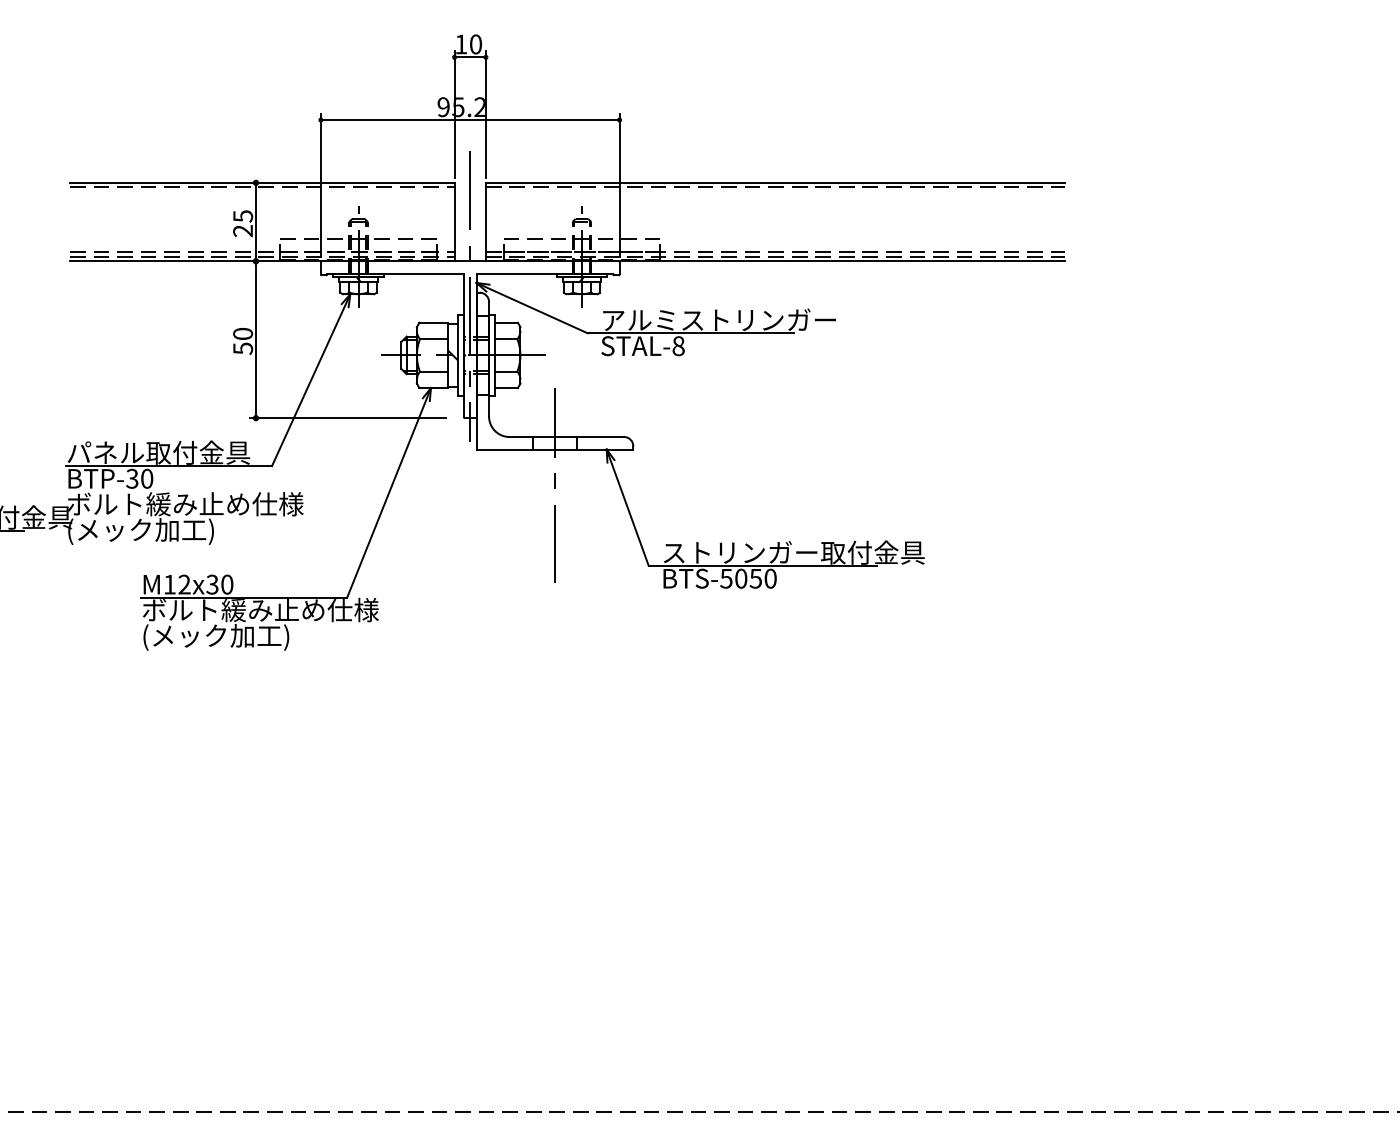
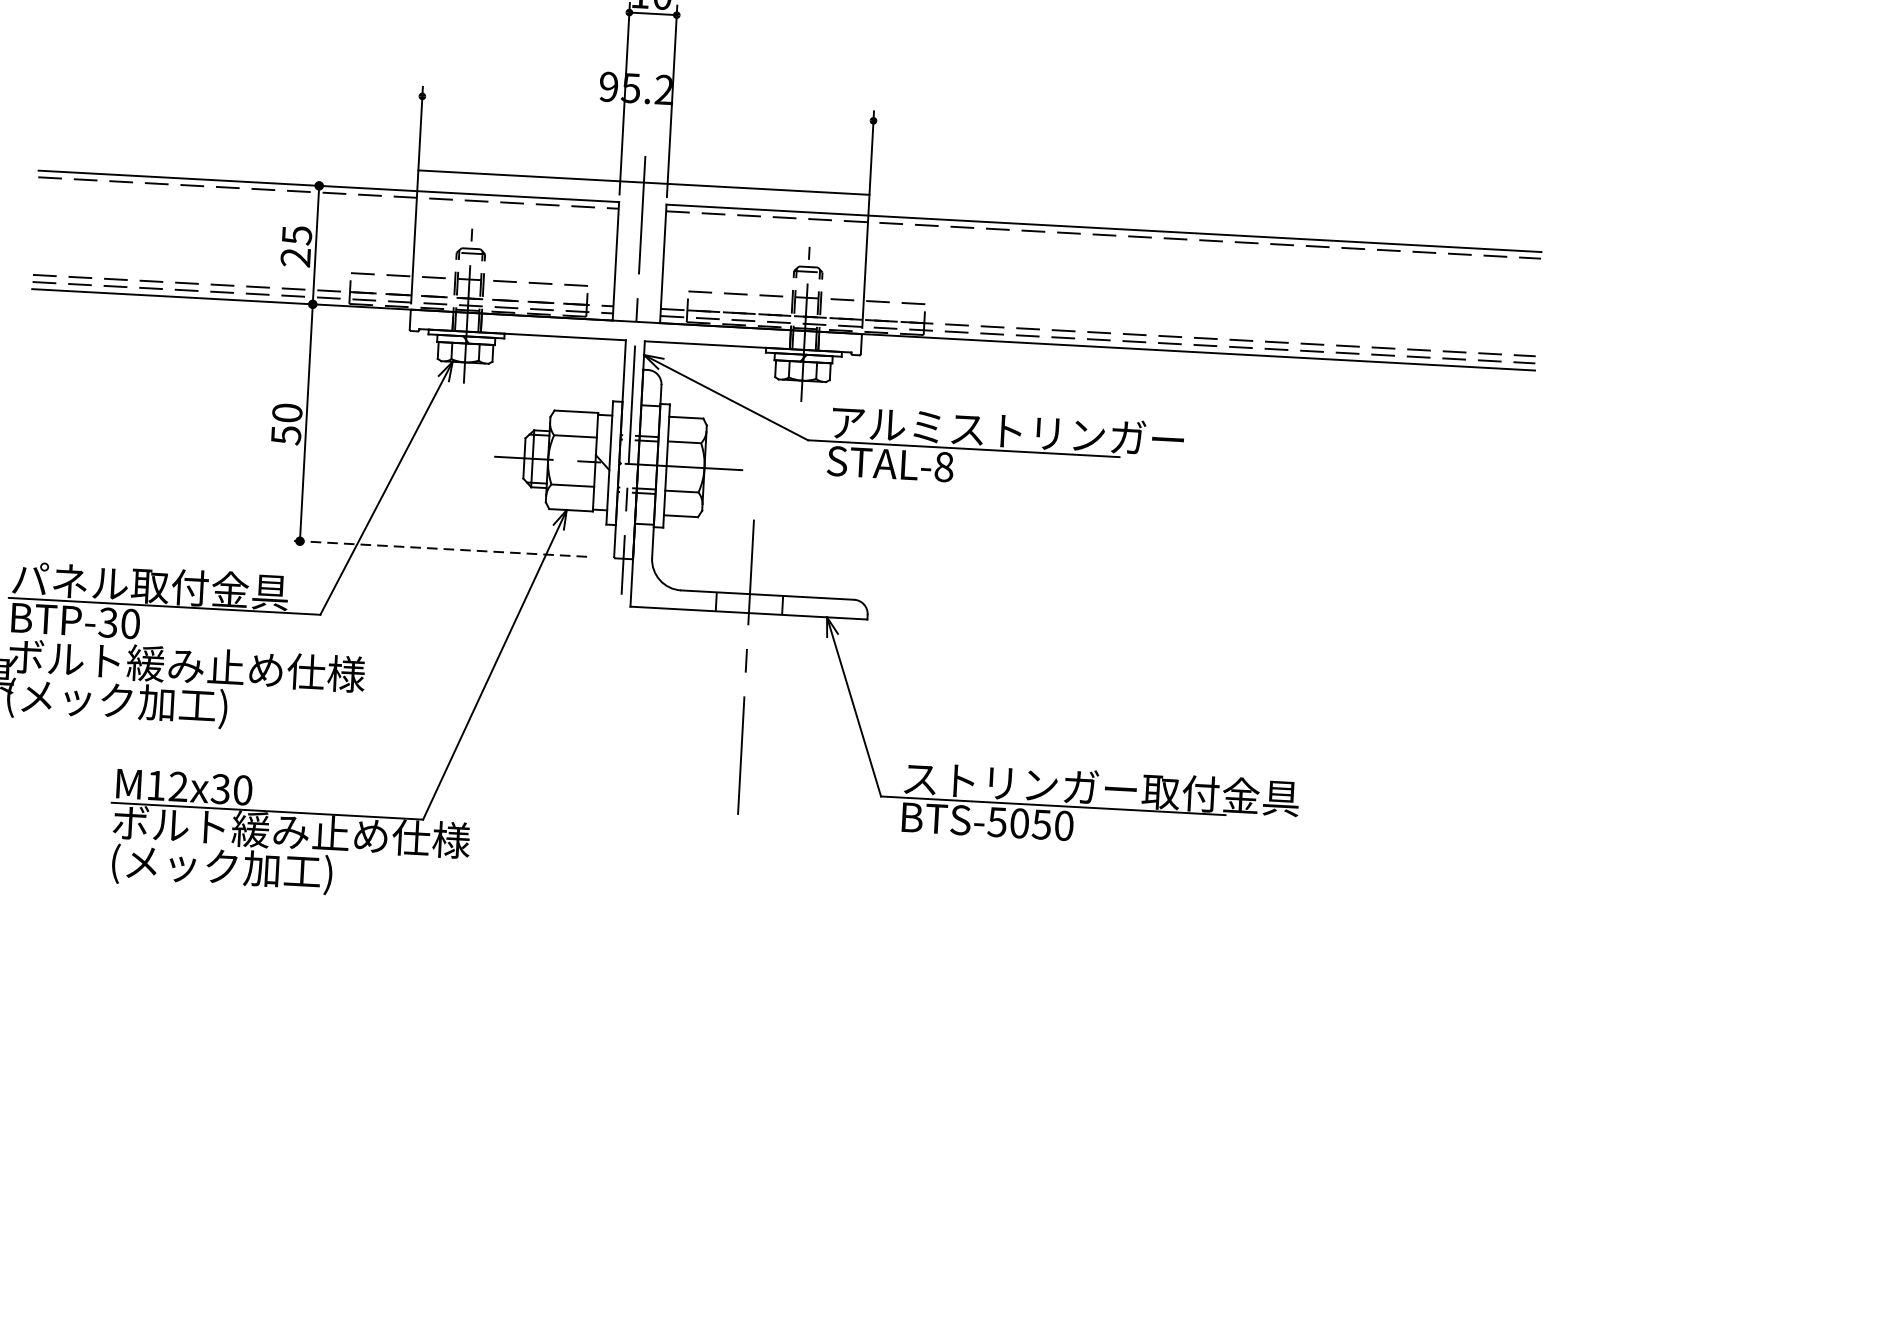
line: (469, 120) -> (642, 183), moved
line: (347, 418) -> (438, 549), solid -> dashed

